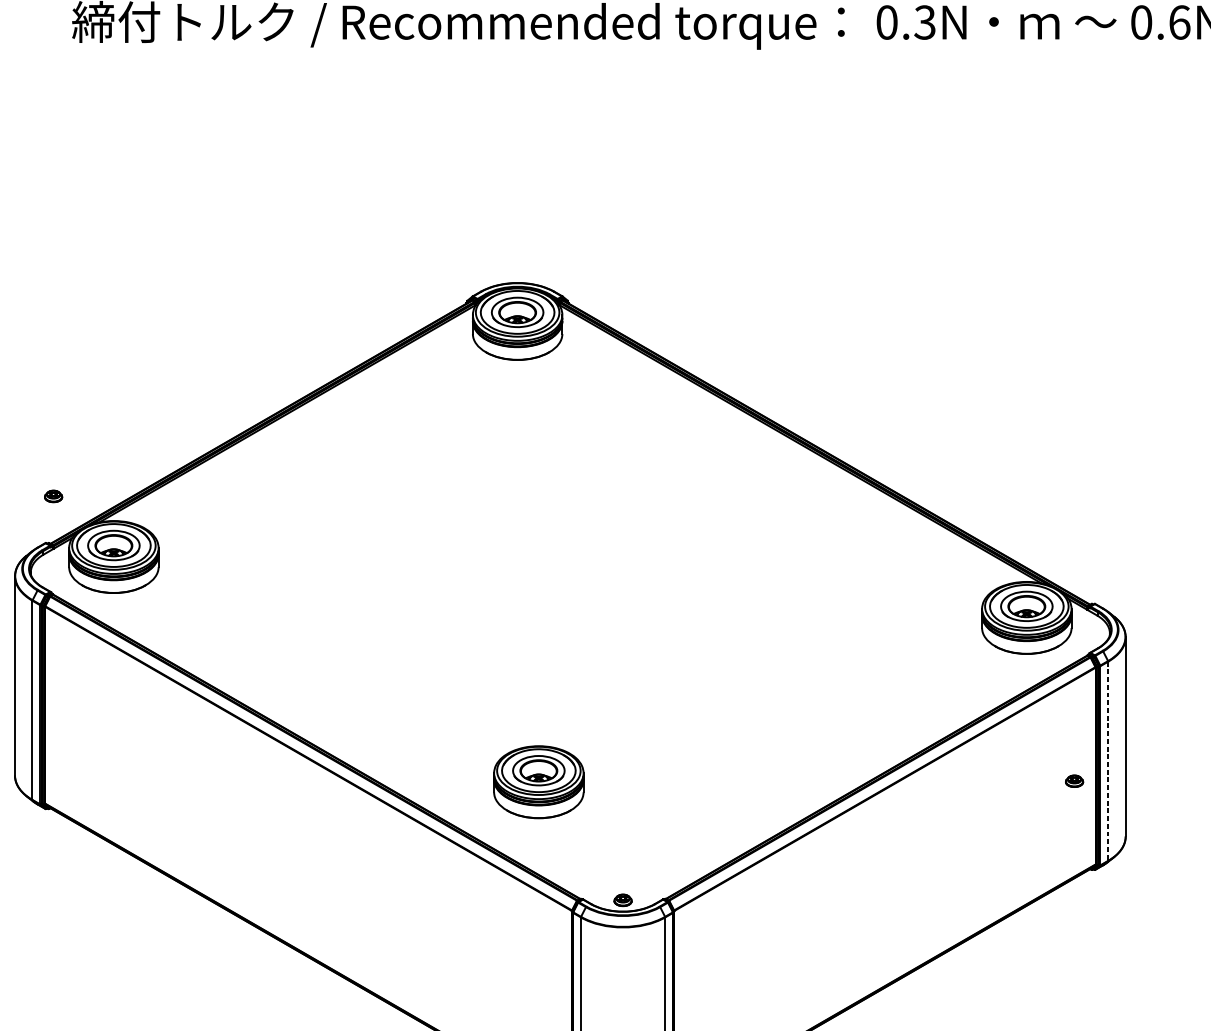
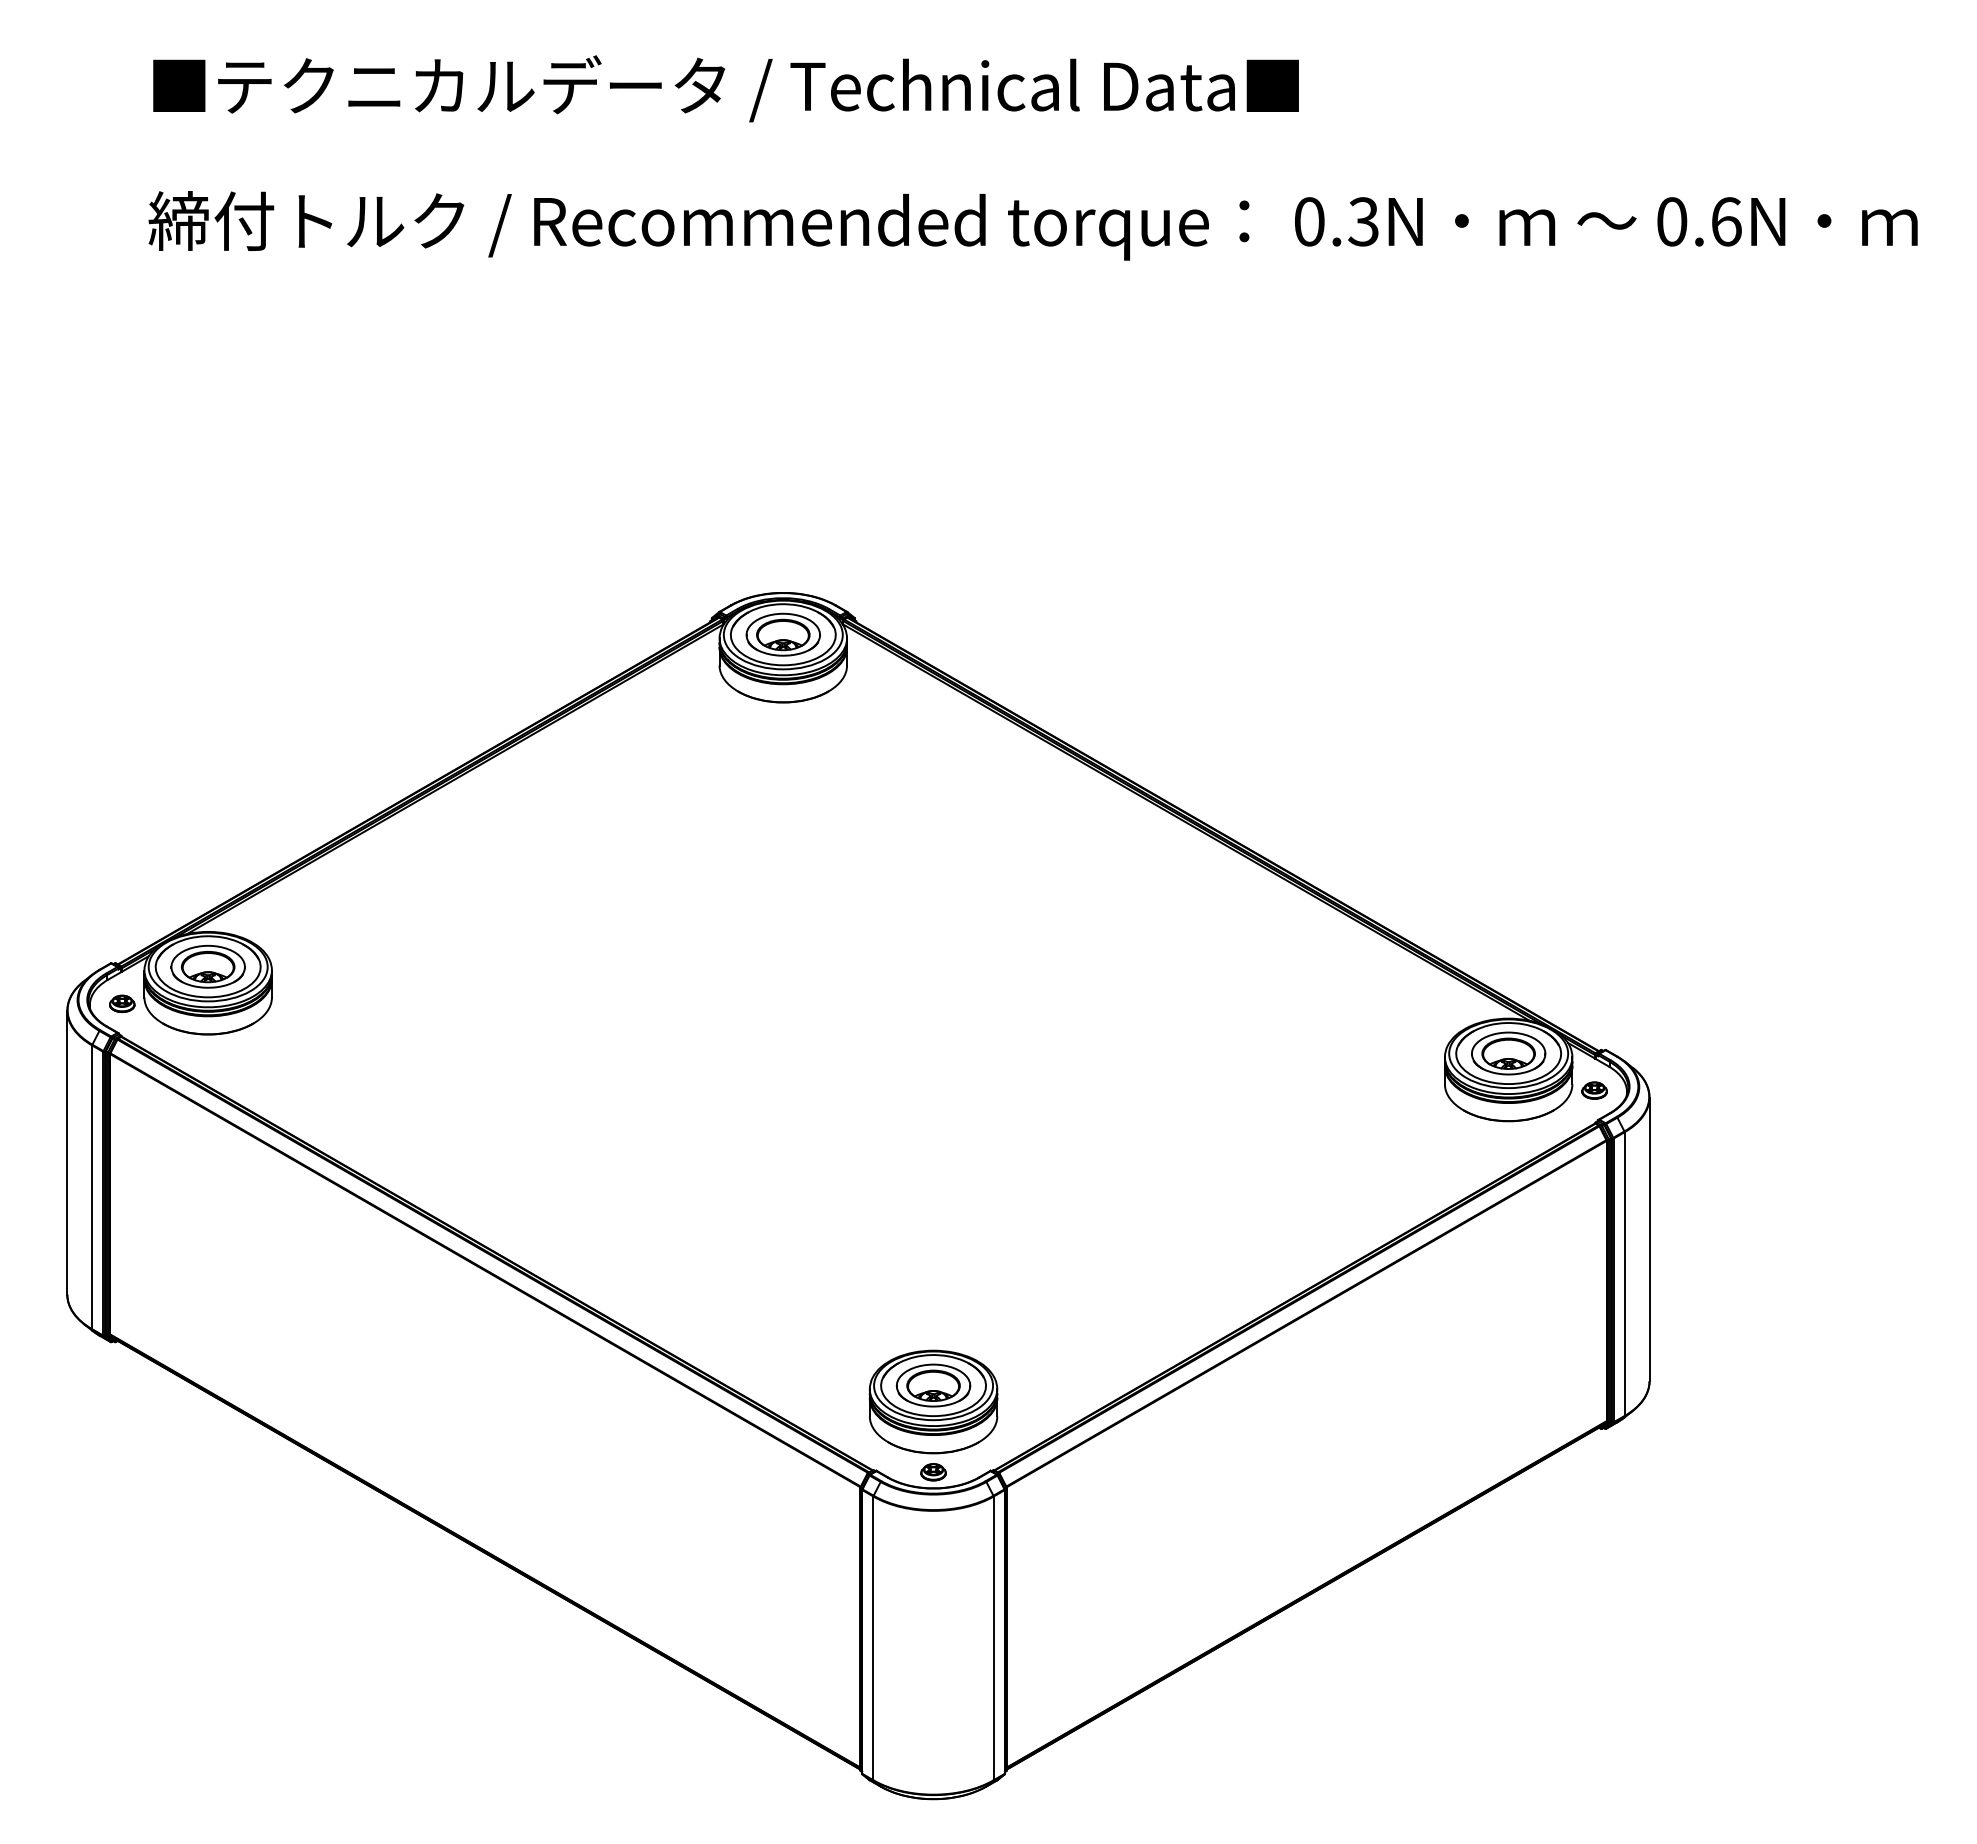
part: (53, 496) -> (122, 1003), moved
line: (1108, 761) -> (1624, 1274), dashed -> solid
part: (538, 781) -> (933, 1401), moved
part: (1074, 781) -> (1594, 1090), moved

